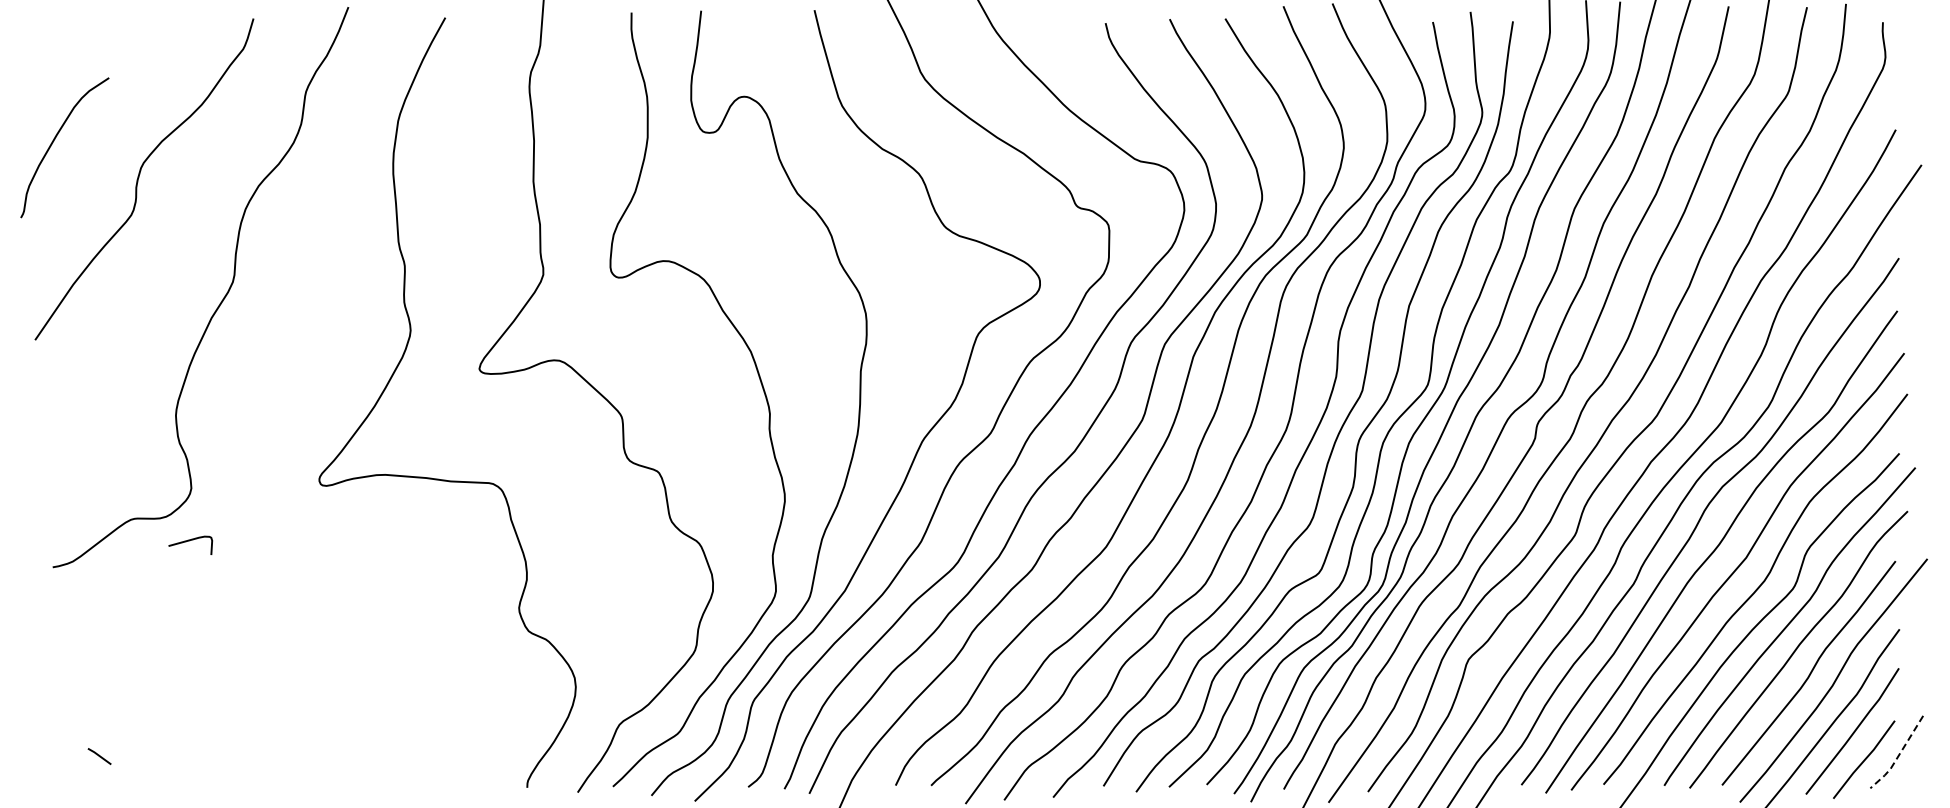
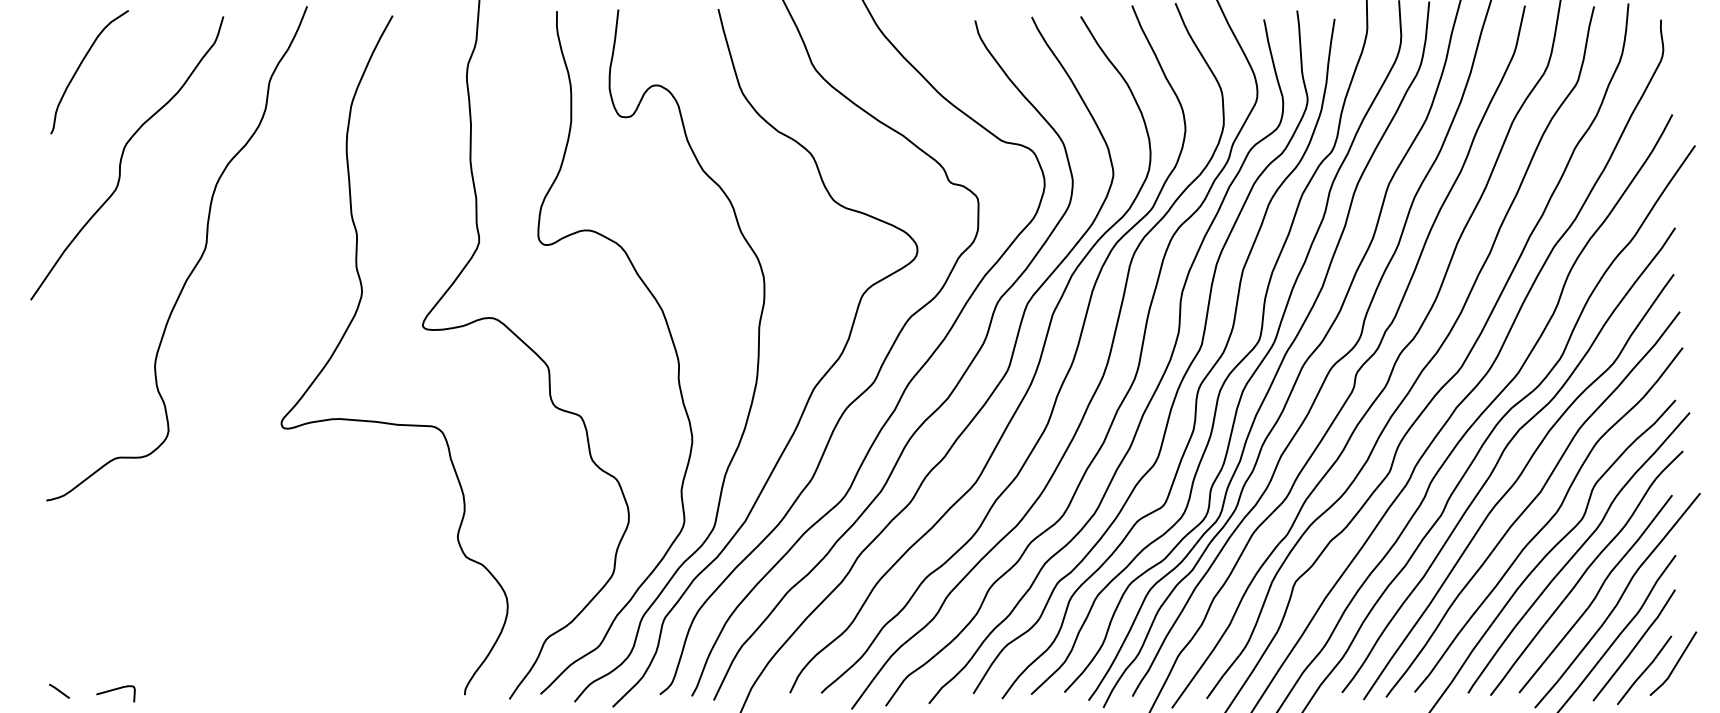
curve: (54, 141) -> (80, 66), moved
curve: (189, 541) -> (114, 690), moved
line: (1898, 755) -> (1674, 666), dashed -> solid
line: (99, 756) -> (59, 691), moved

